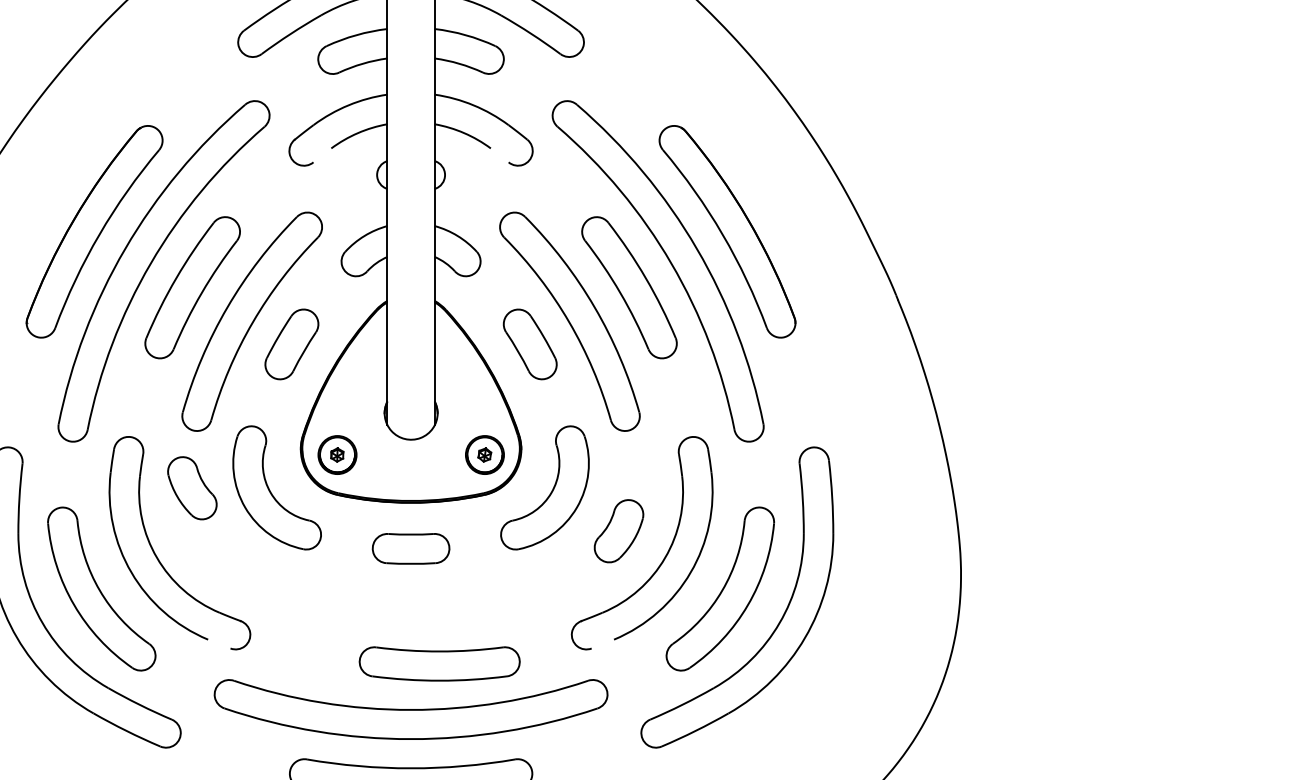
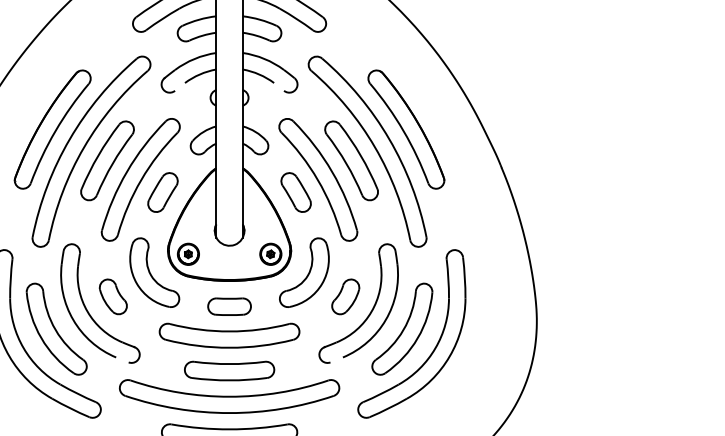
part: (190, 487) -> (112, 296), moved
part: (410, 600) -> (229, 335), added
part: (439, 662) -> (229, 370), moved

